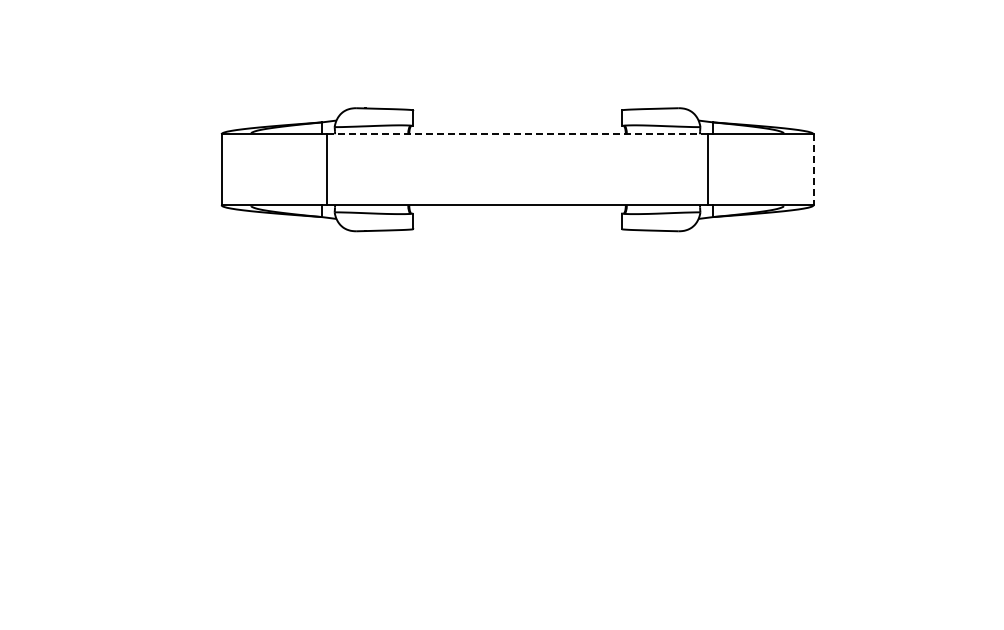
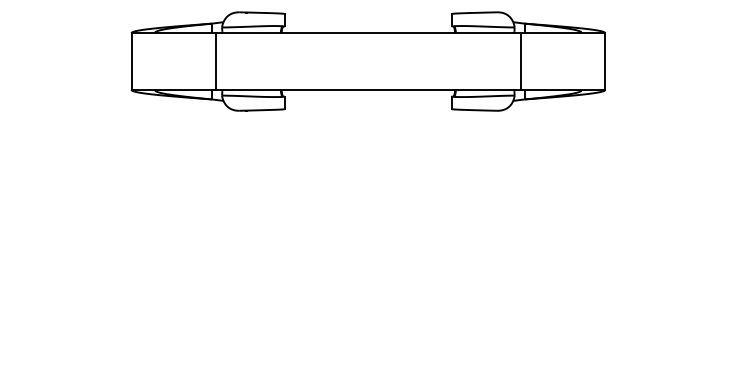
line: (517, 134) -> (368, 33), dashed -> solid
line: (813, 169) -> (605, 61), dashed -> solid

